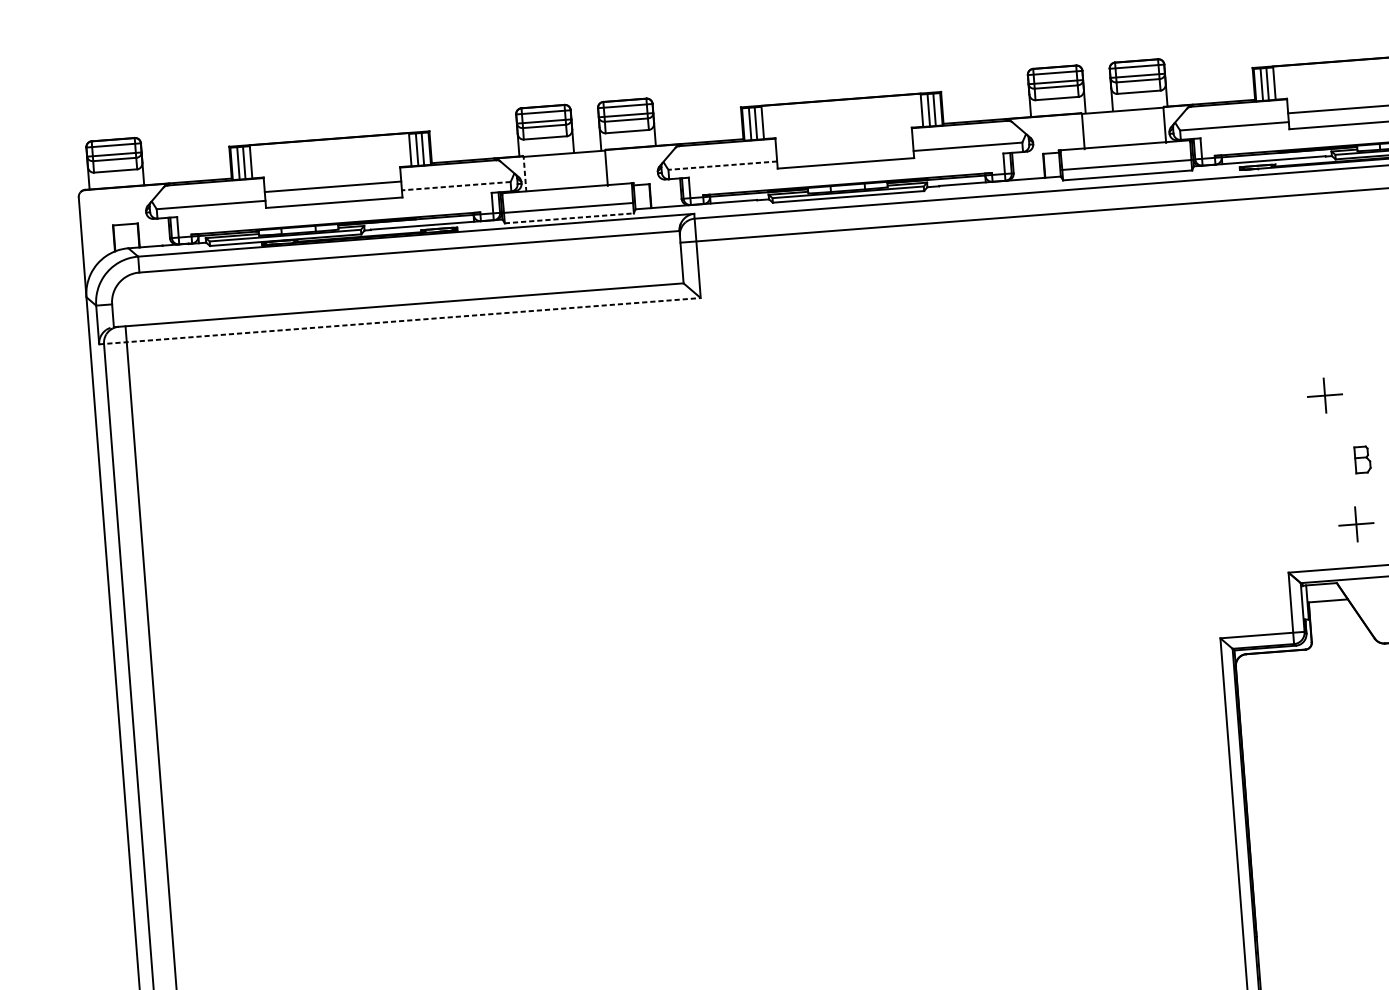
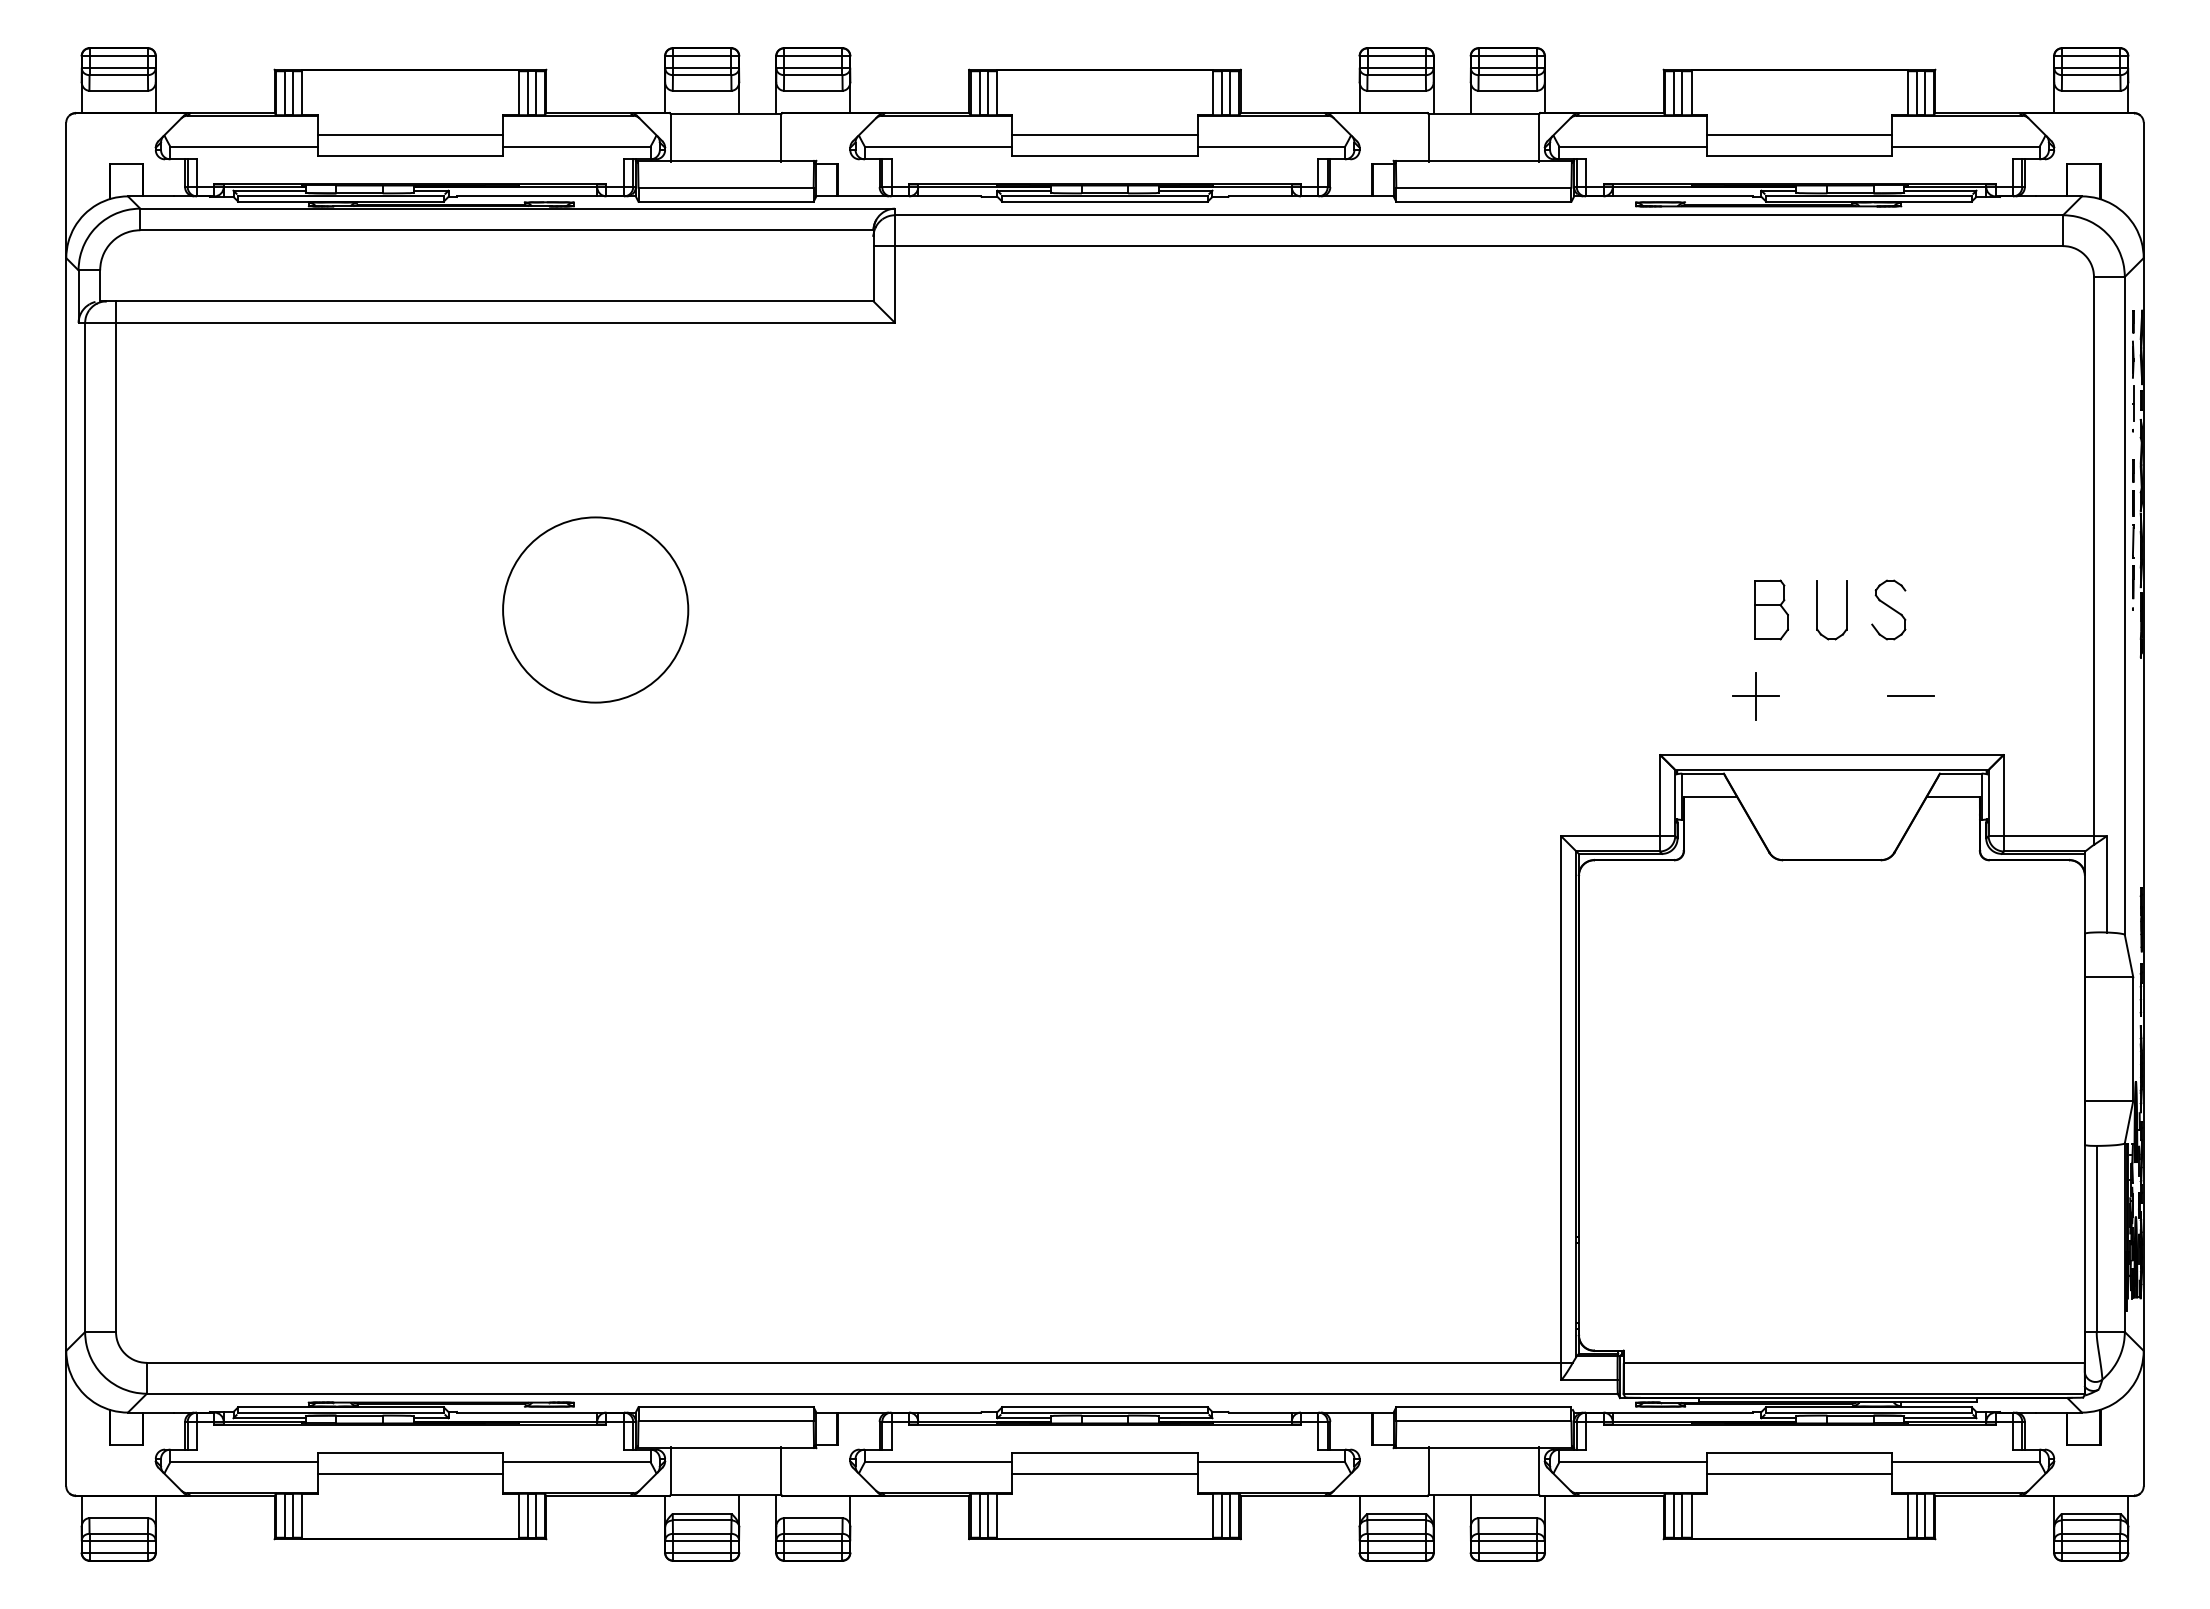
line: (844, 147) -> (1104, 134), added
line: (722, 165) -> (938, 146), dashed -> solid
line: (524, 174) -> (670, 138), dashed -> solid
line: (456, 186) -> (576, 146), dashed -> solid
line: (569, 218) -> (726, 201), dashed -> solid
line: (400, 320) -> (487, 322), dashed -> solid
part: (1324, 395) -> (1726, 519), removed
part: (1362, 459) -> (1771, 609), size x1.67
circle: (496, 526) -> (595, 609), added

